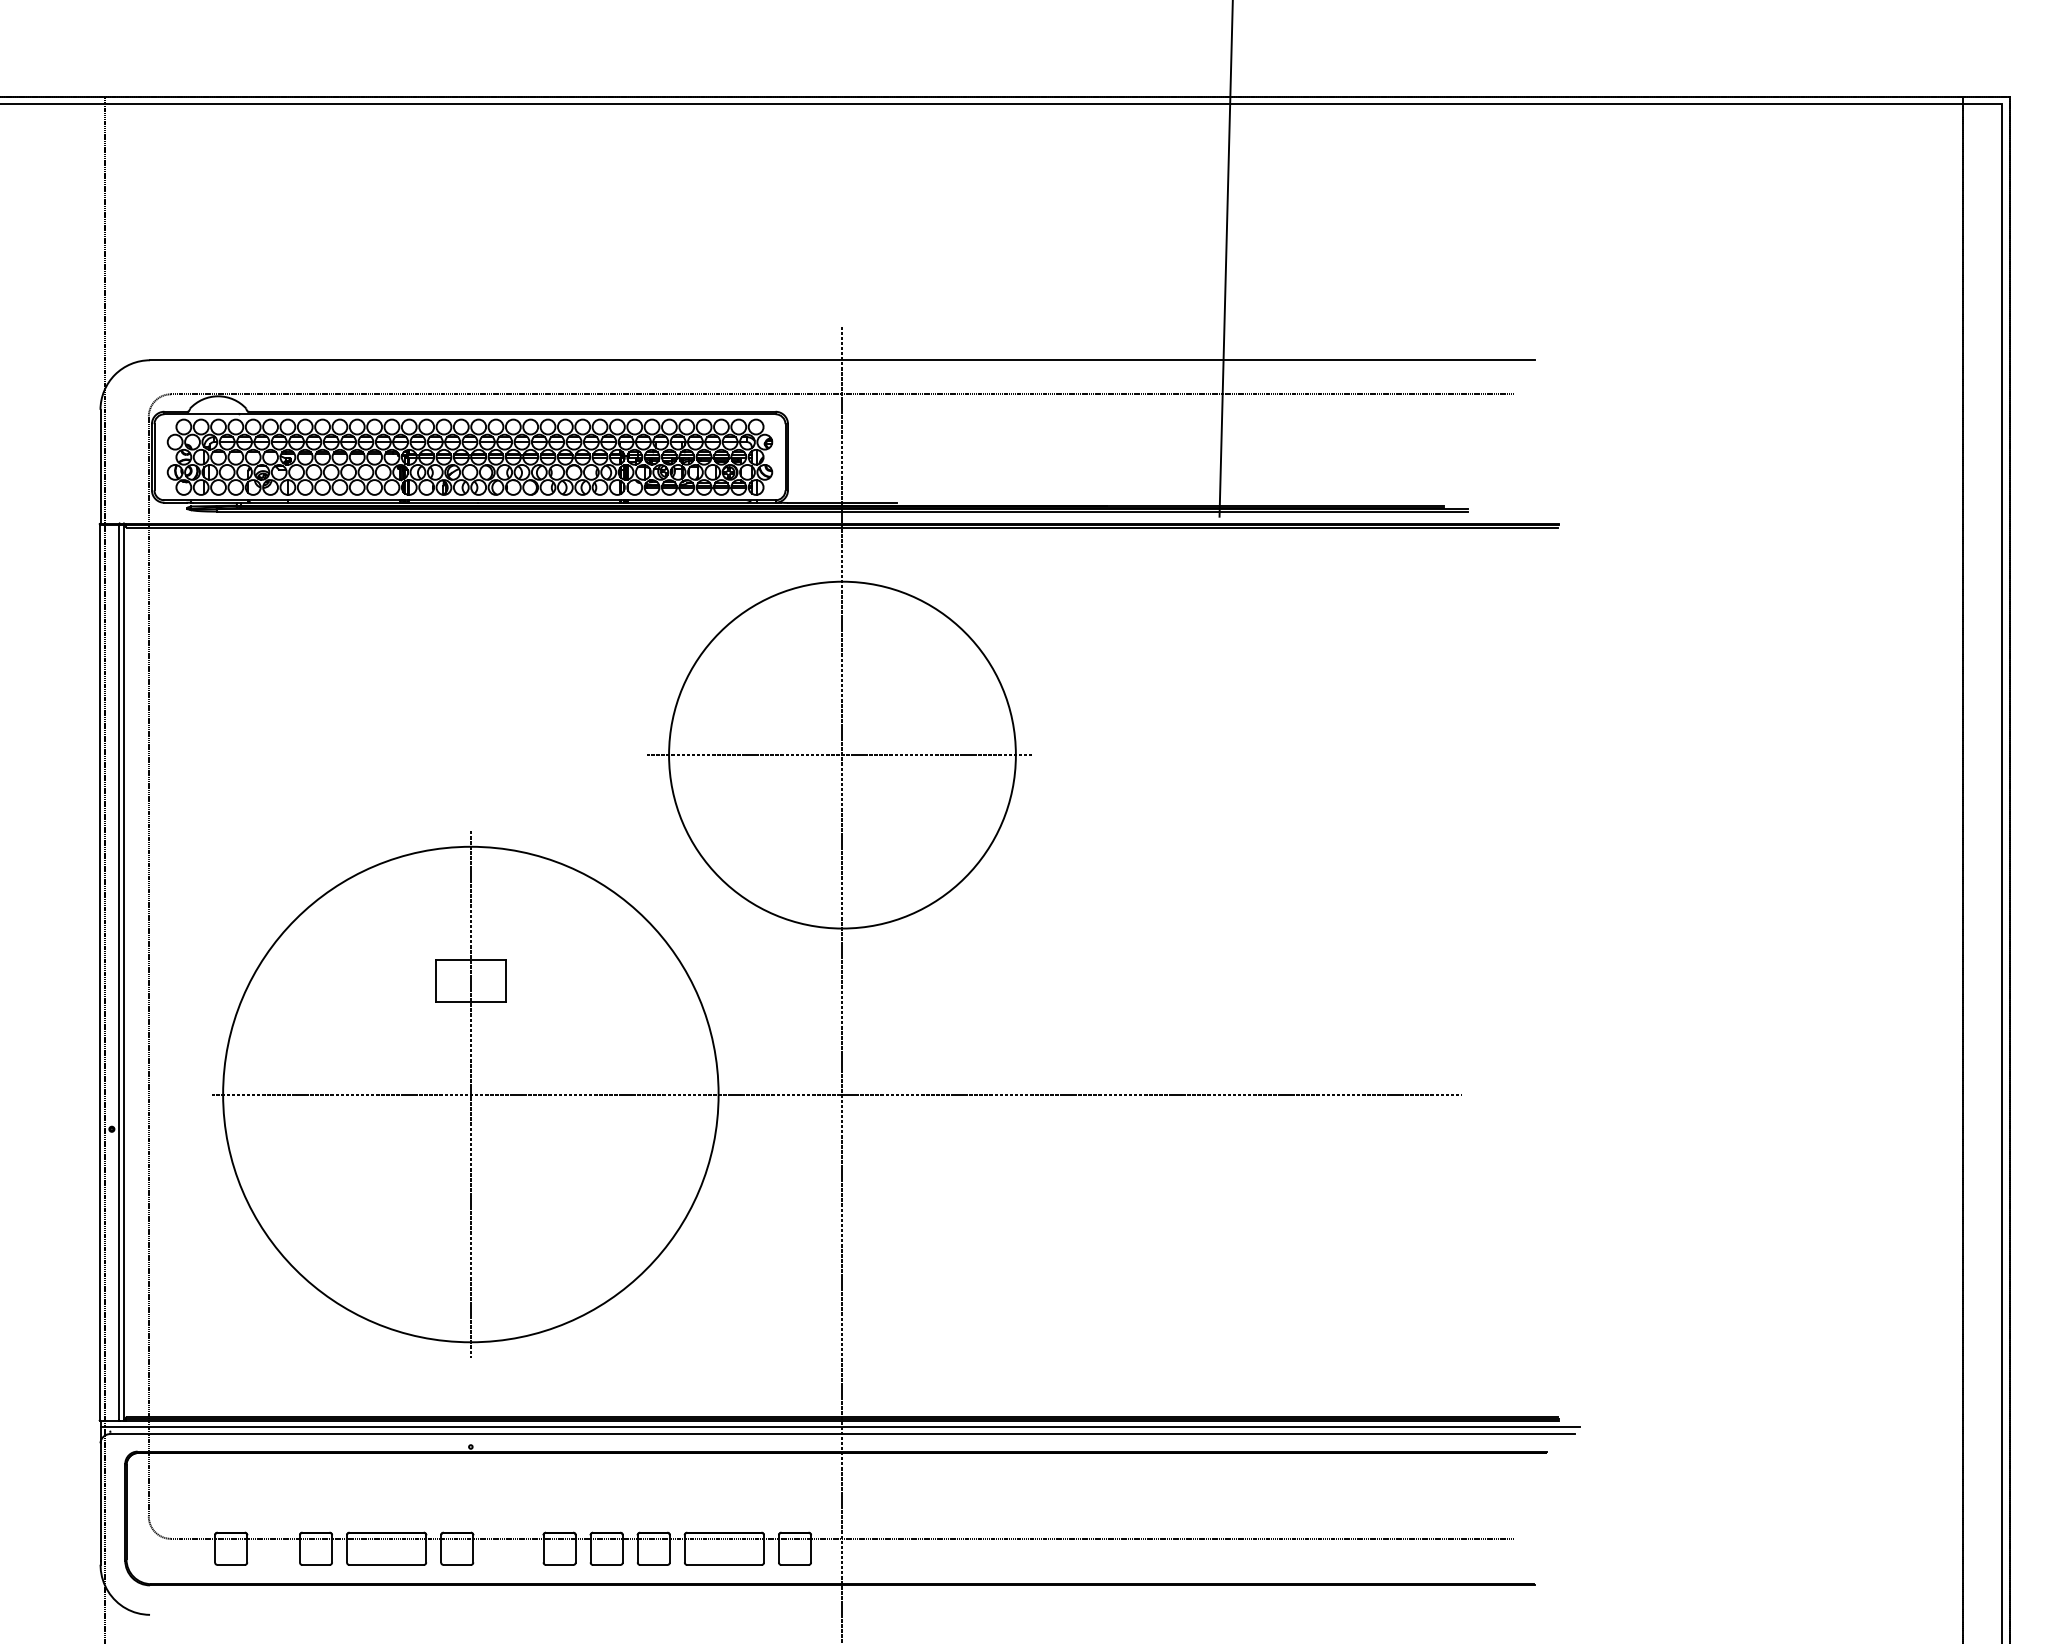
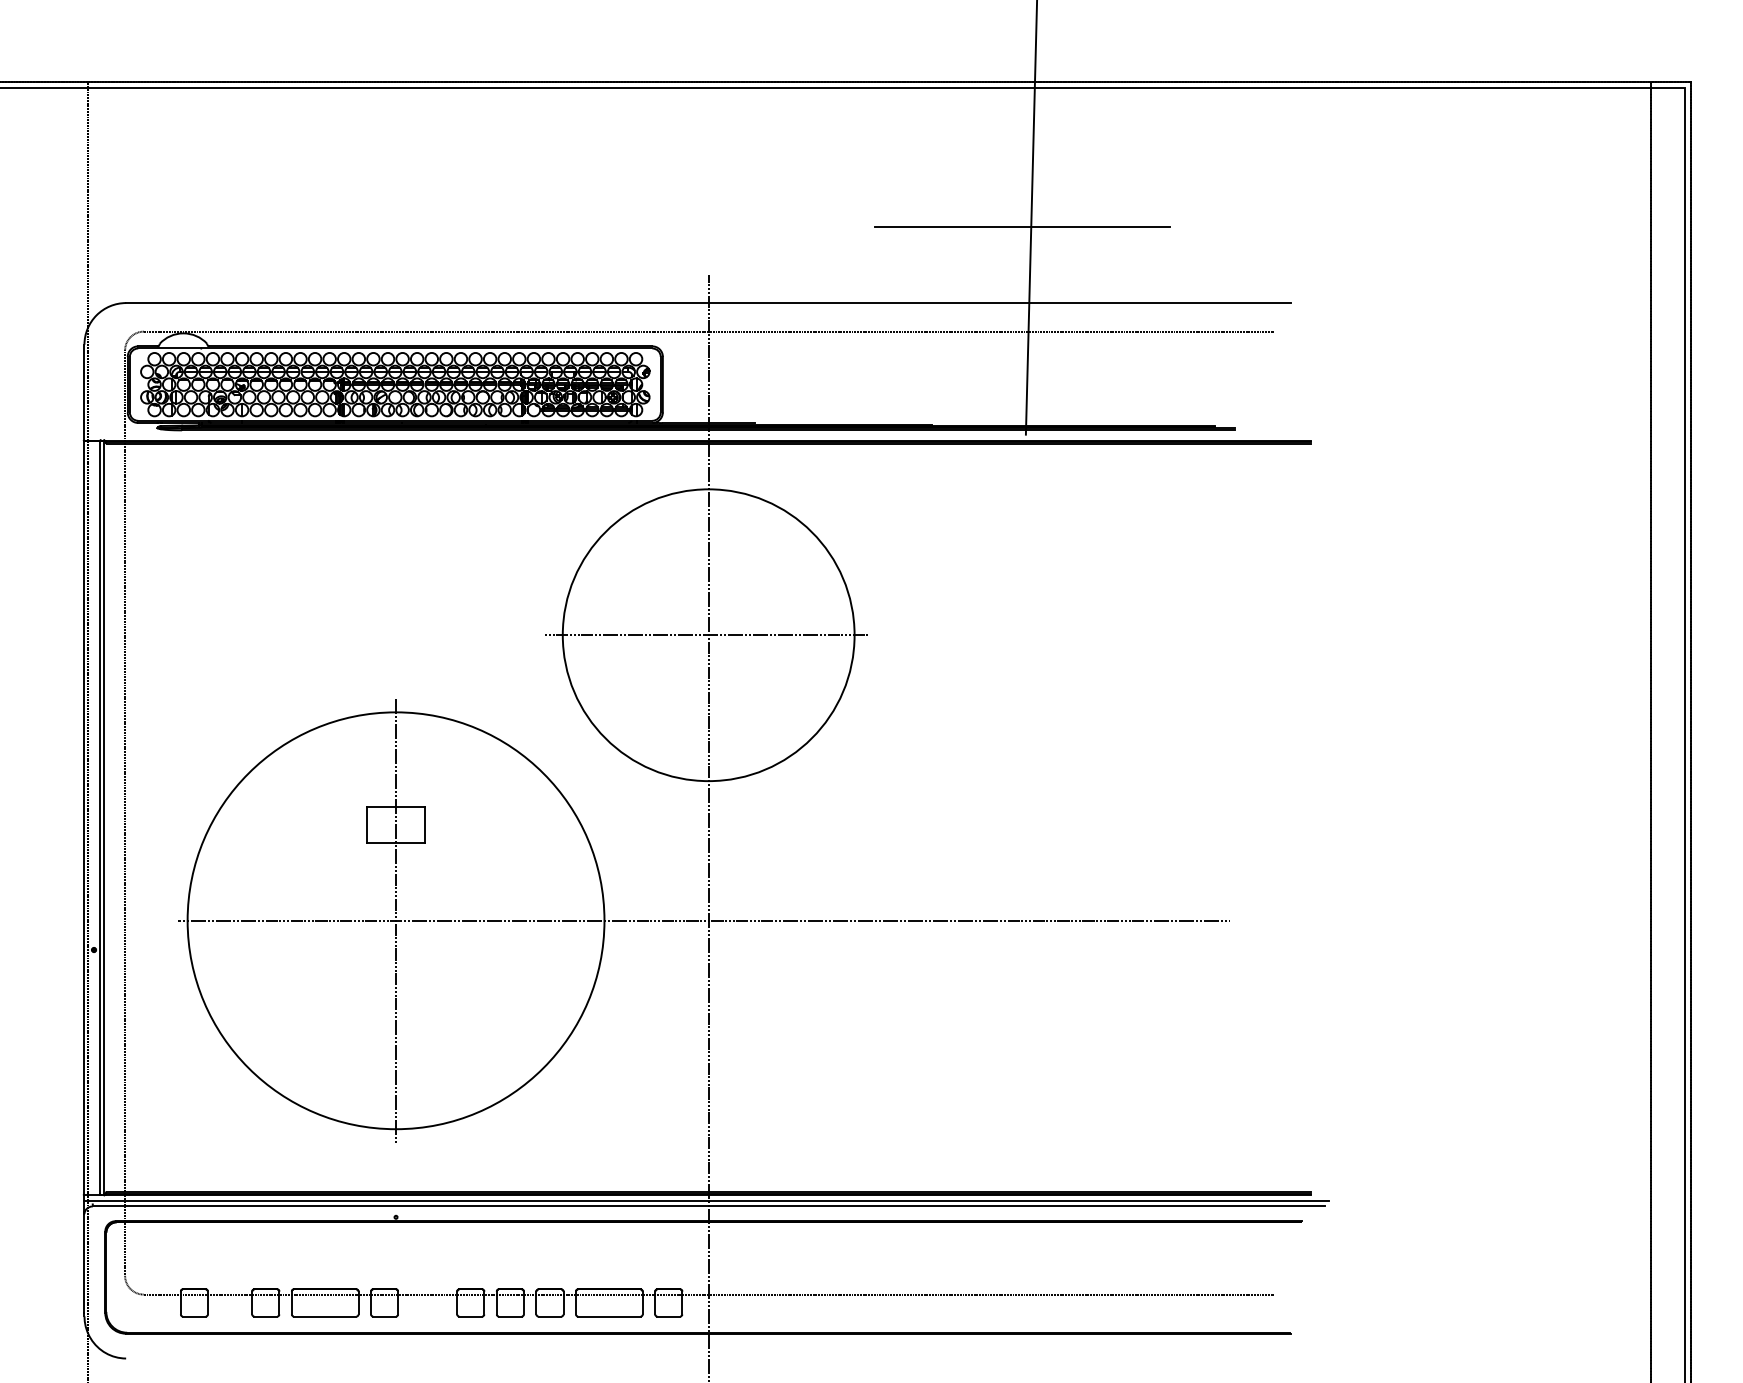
line: (1215, 270) -> (1022, 227), added

